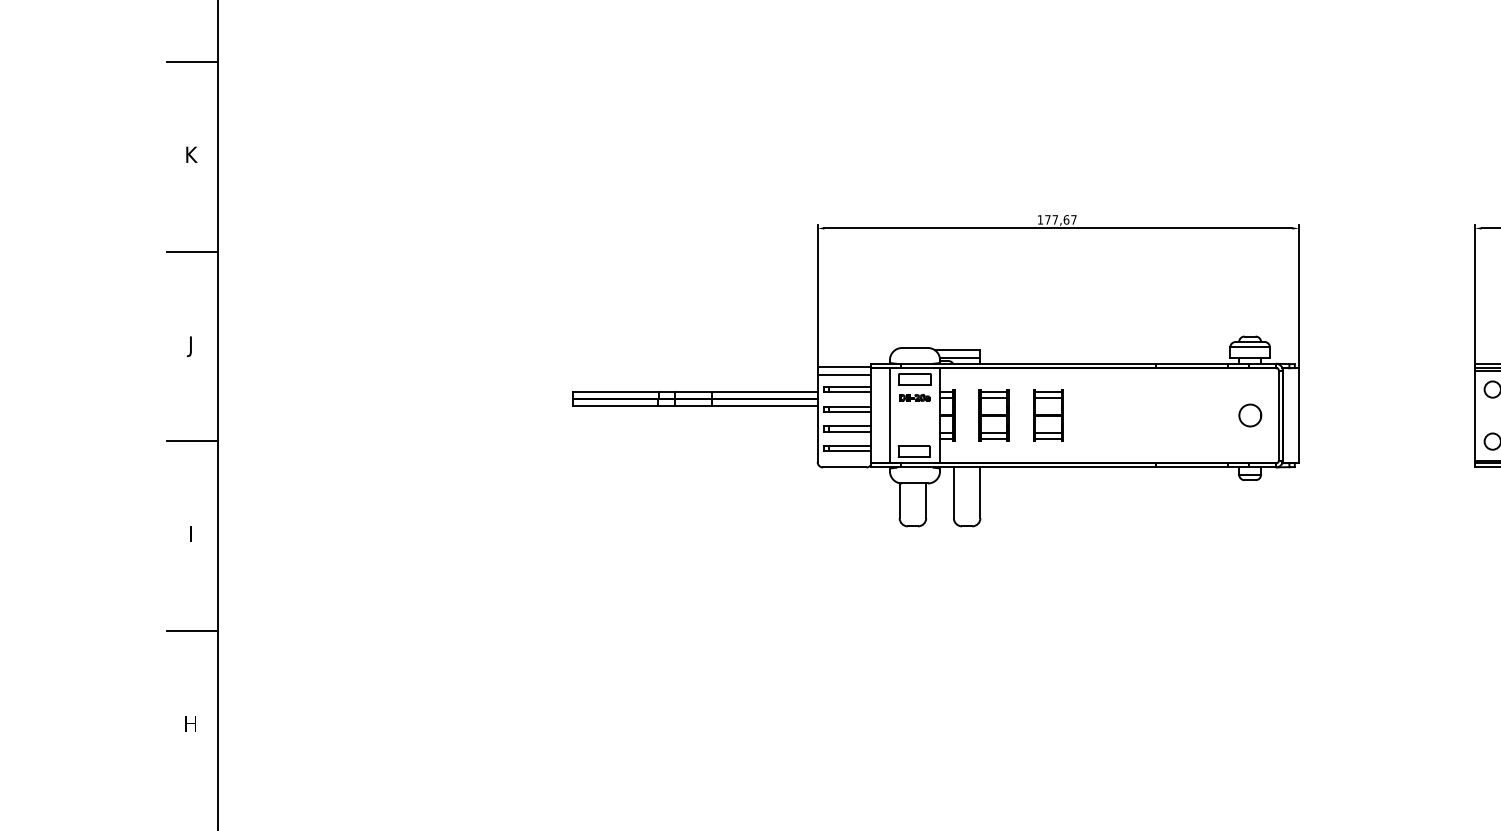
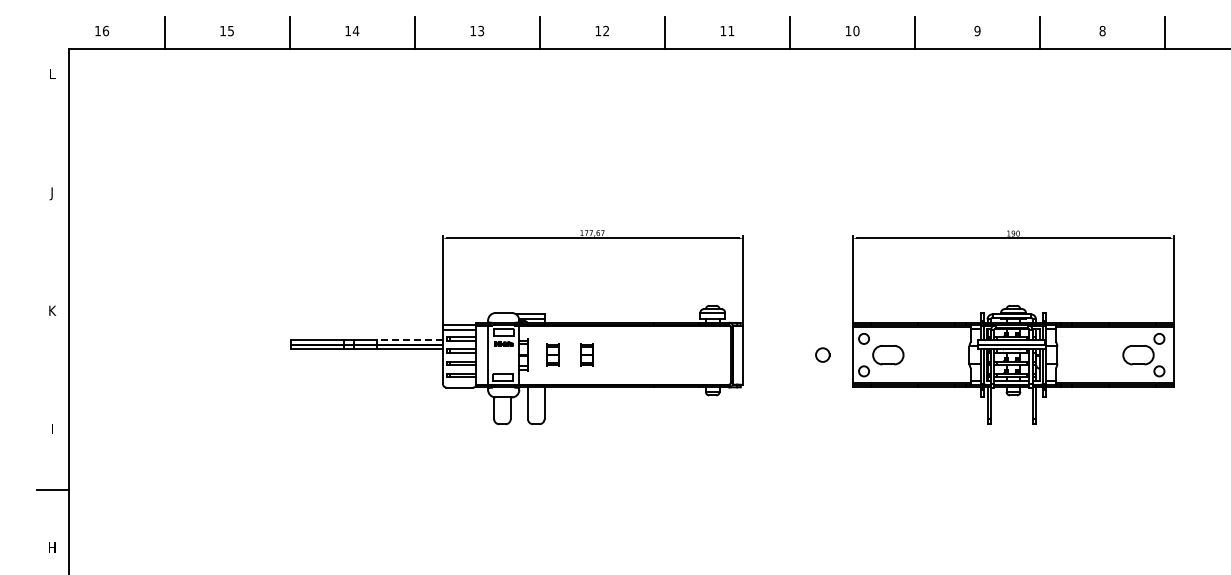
line: (191, 61) -> (52, 134), removed
text: (191, 156) -> (52, 193), K -> J
line: (191, 251) -> (52, 252), removed
text: (191, 345) -> (52, 311), J -> K
line: (765, 392) -> (410, 340), solid -> dashed
part: (993, 414) -> (552, 354), size x0.7
part: (1047, 414) -> (586, 354), size x0.7
circle: (1249, 414) -> (822, 354), moved
line: (191, 441) -> (52, 371), removed

